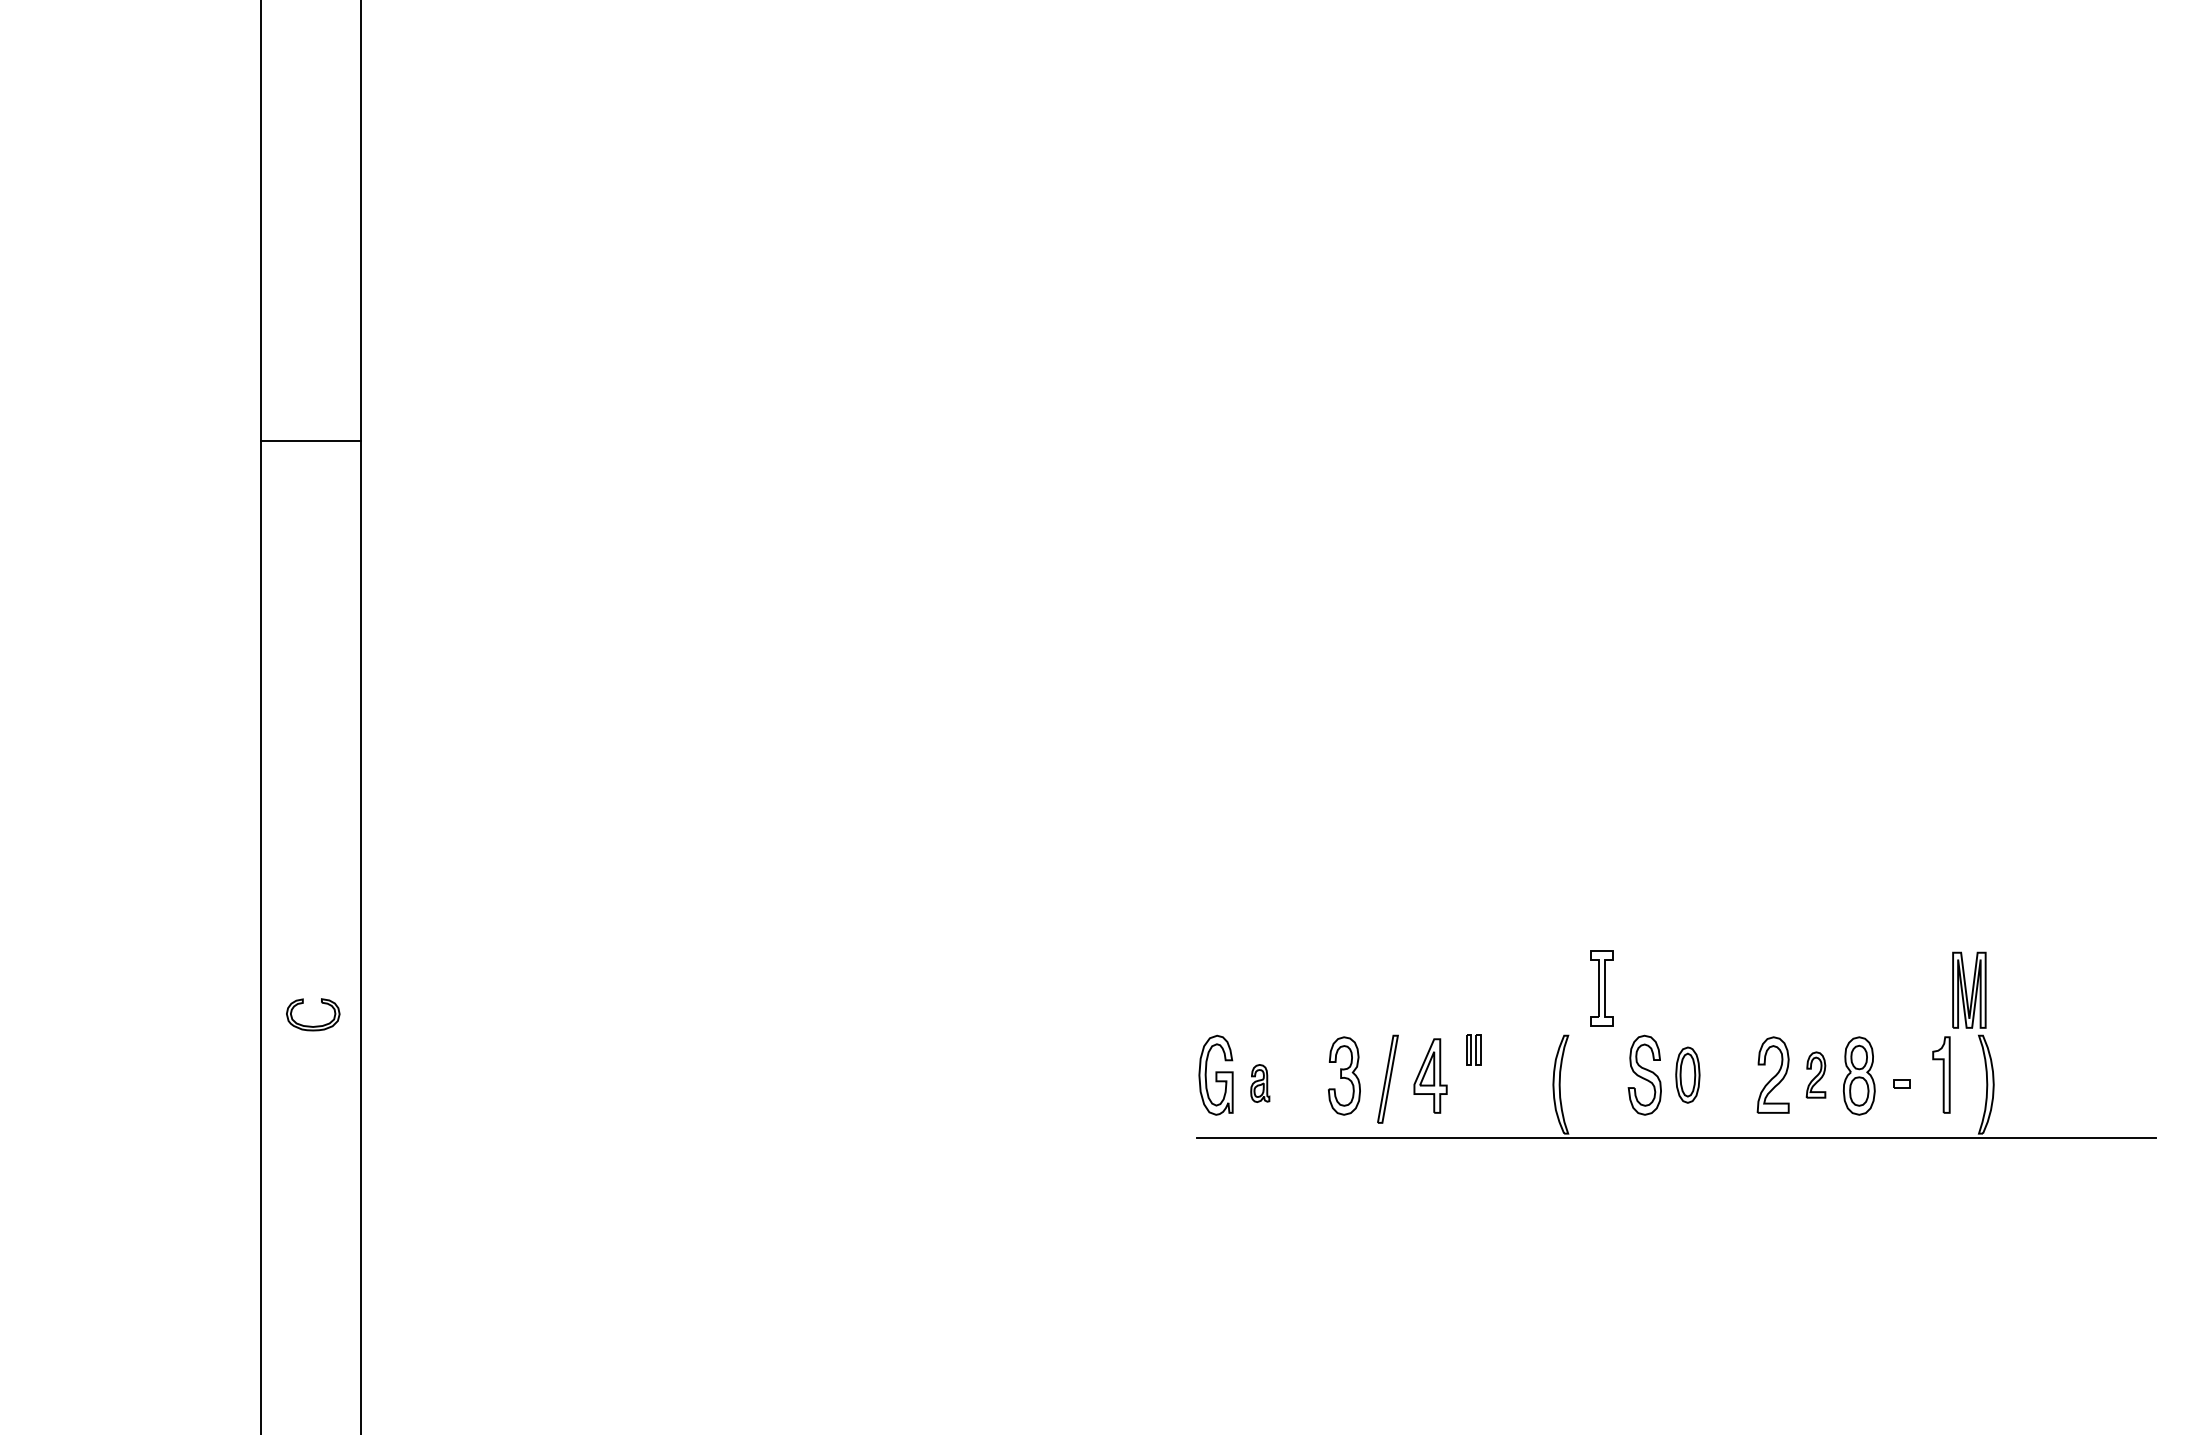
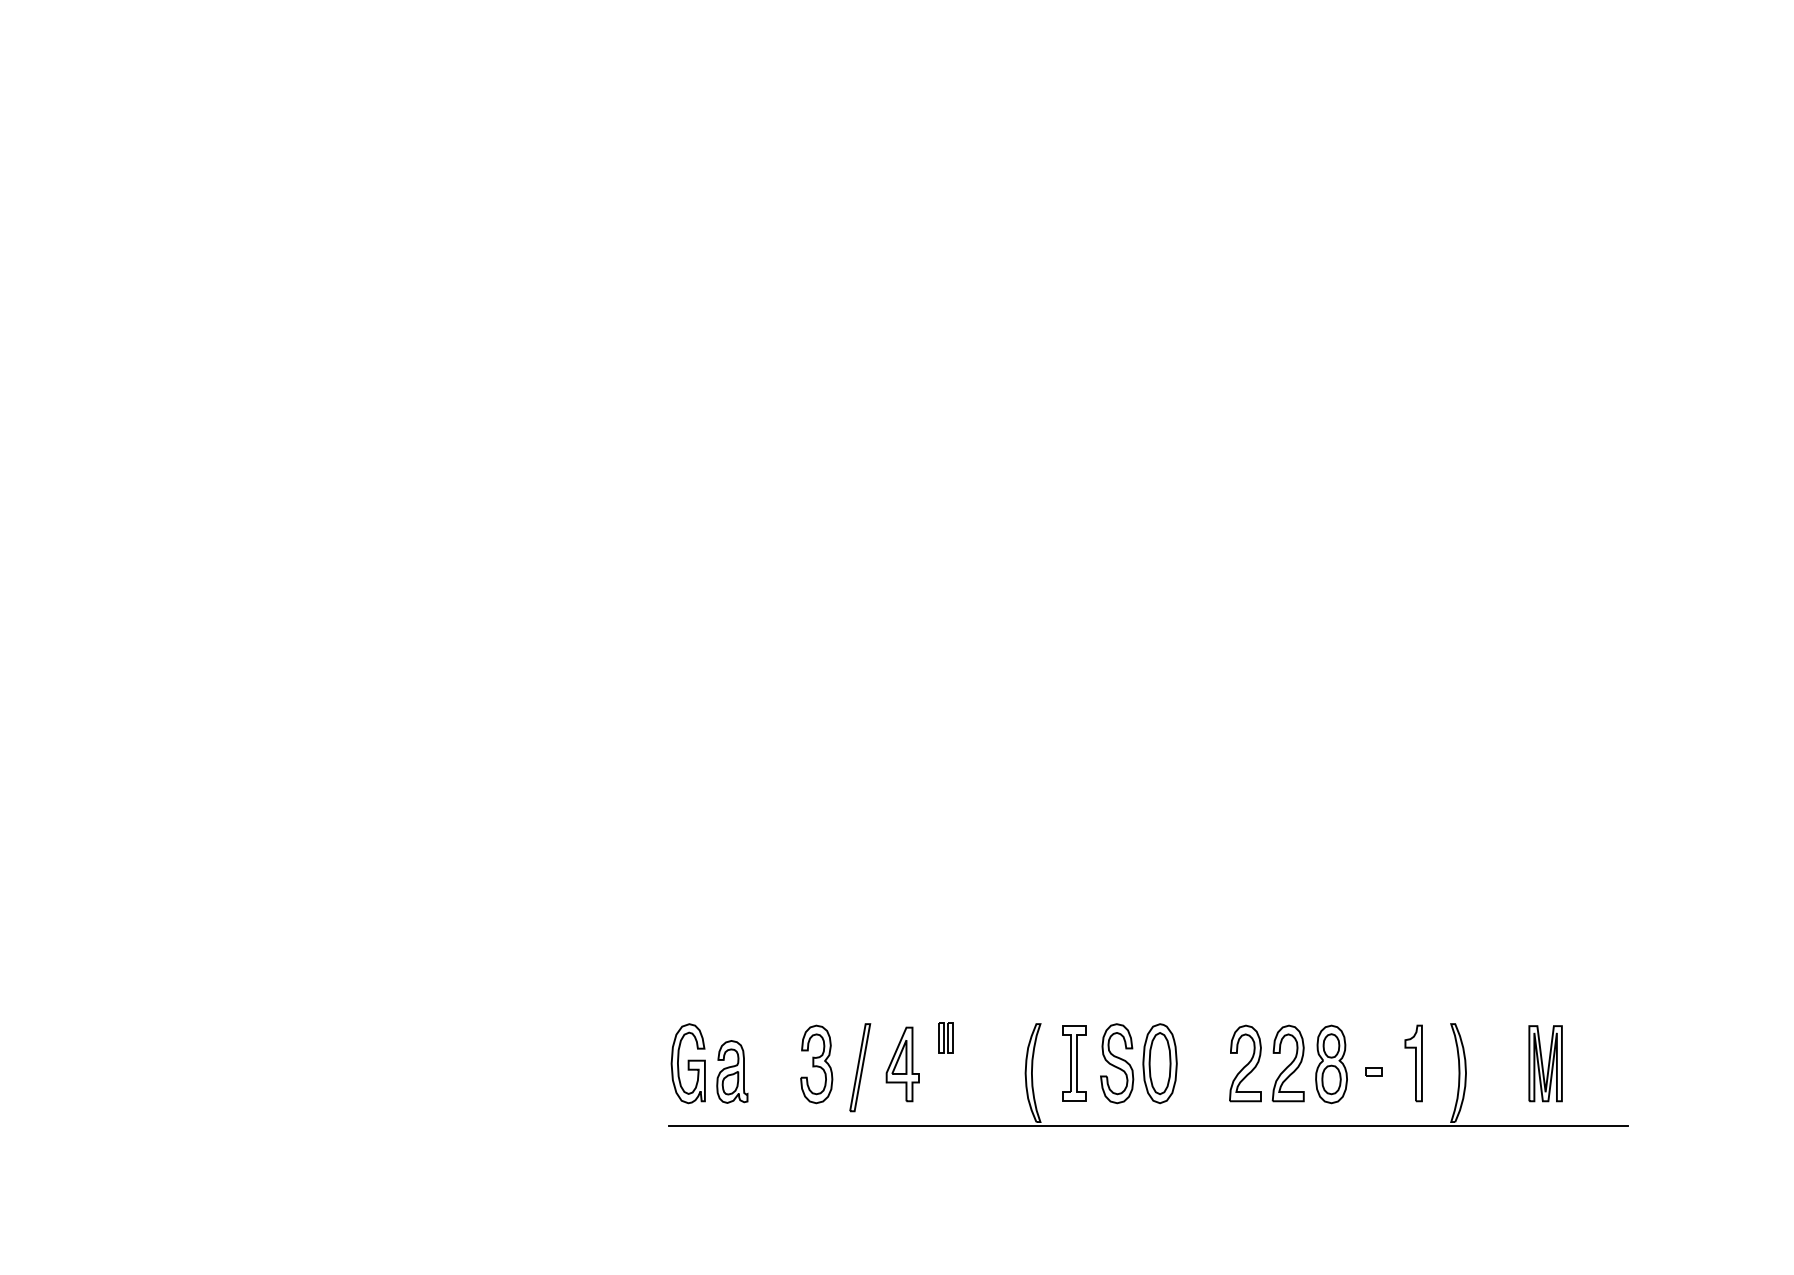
part: (1601, 988) -> (1073, 1063), moved
part: (1969, 989) -> (1545, 1062), moved
part: (1687, 1074) -> (1159, 1062), size x1.43
part: (1815, 1074) -> (1287, 1062), size x1.67
part: (1260, 1083) -> (732, 1071), size x1.67

